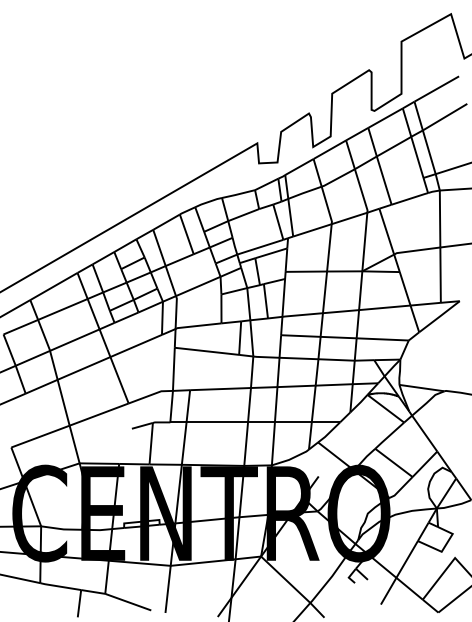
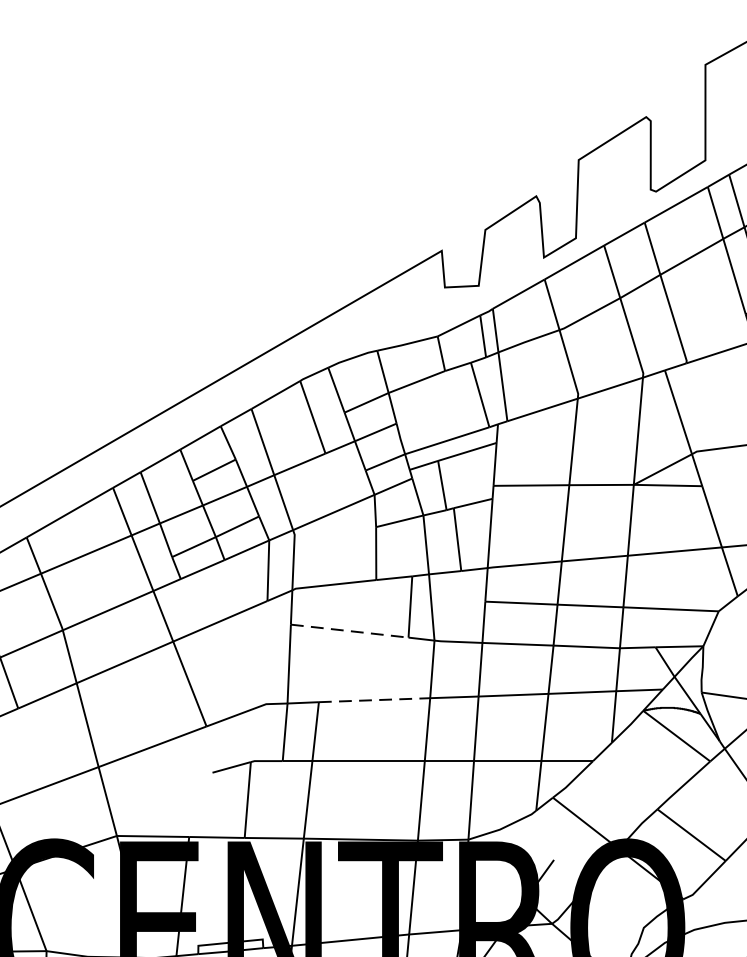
line: (207, 351) -> (350, 631), solid -> dashed
line: (221, 389) -> (376, 700), solid -> dashed

